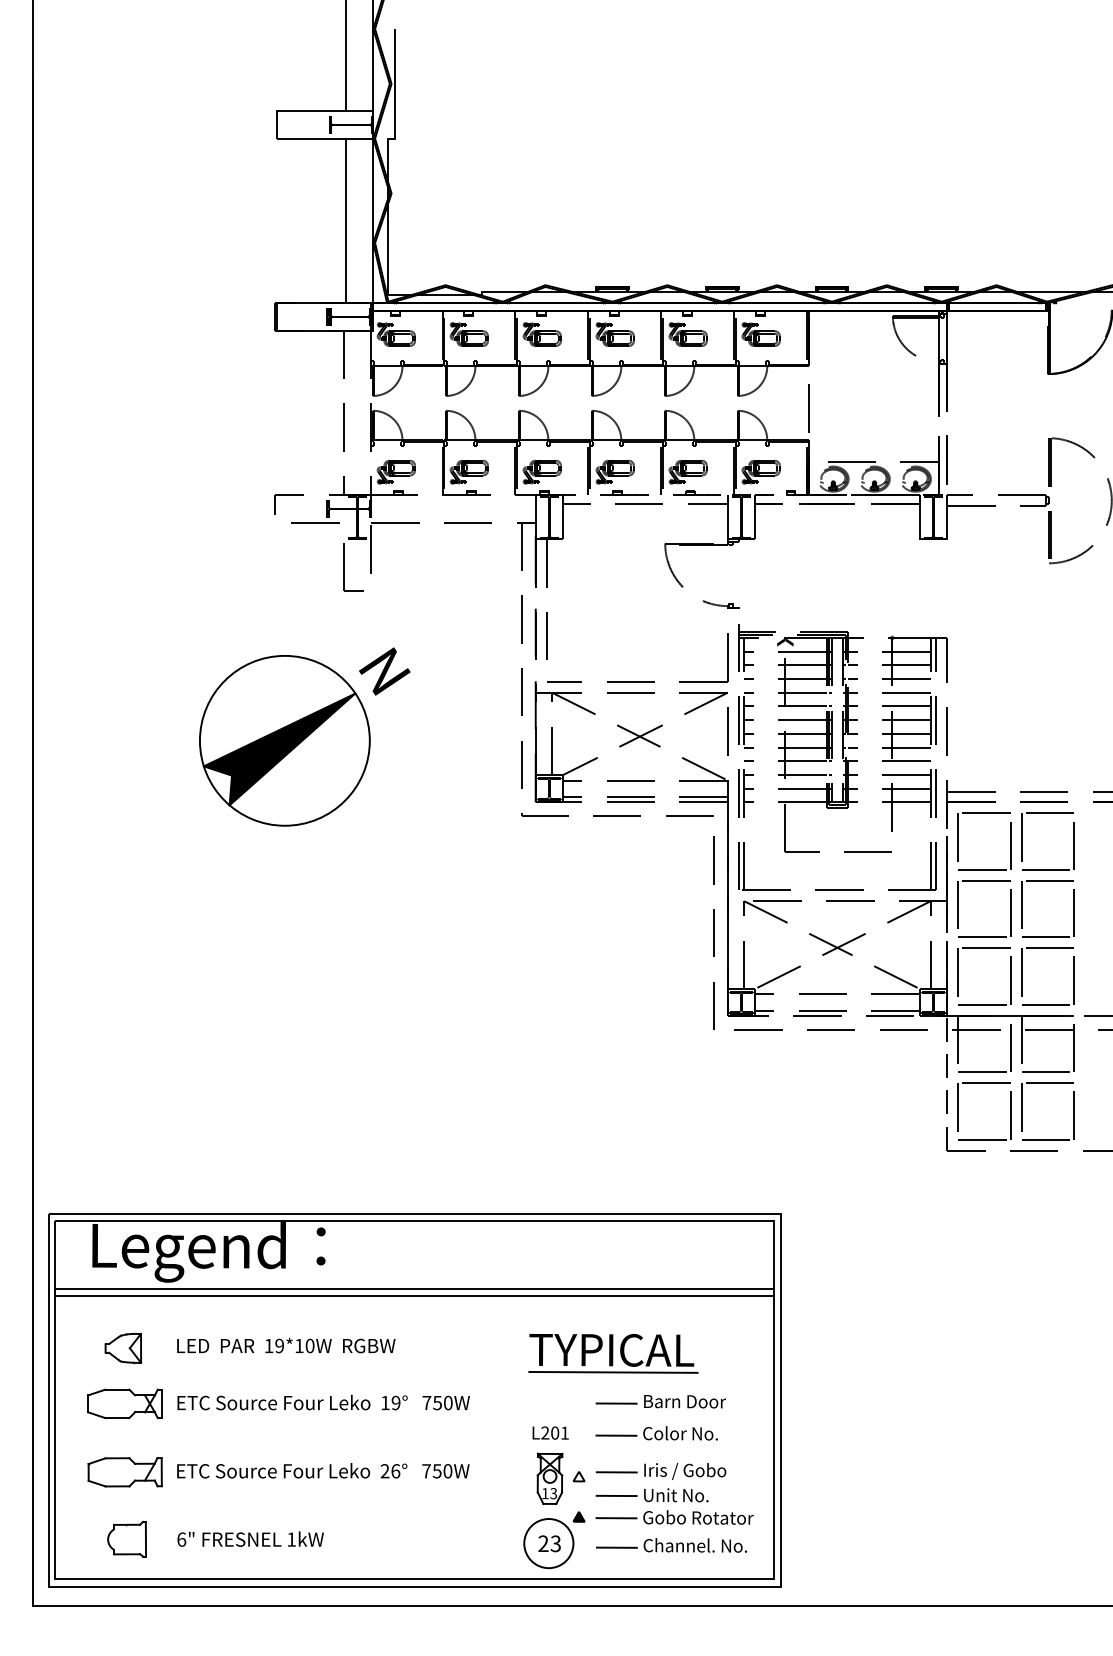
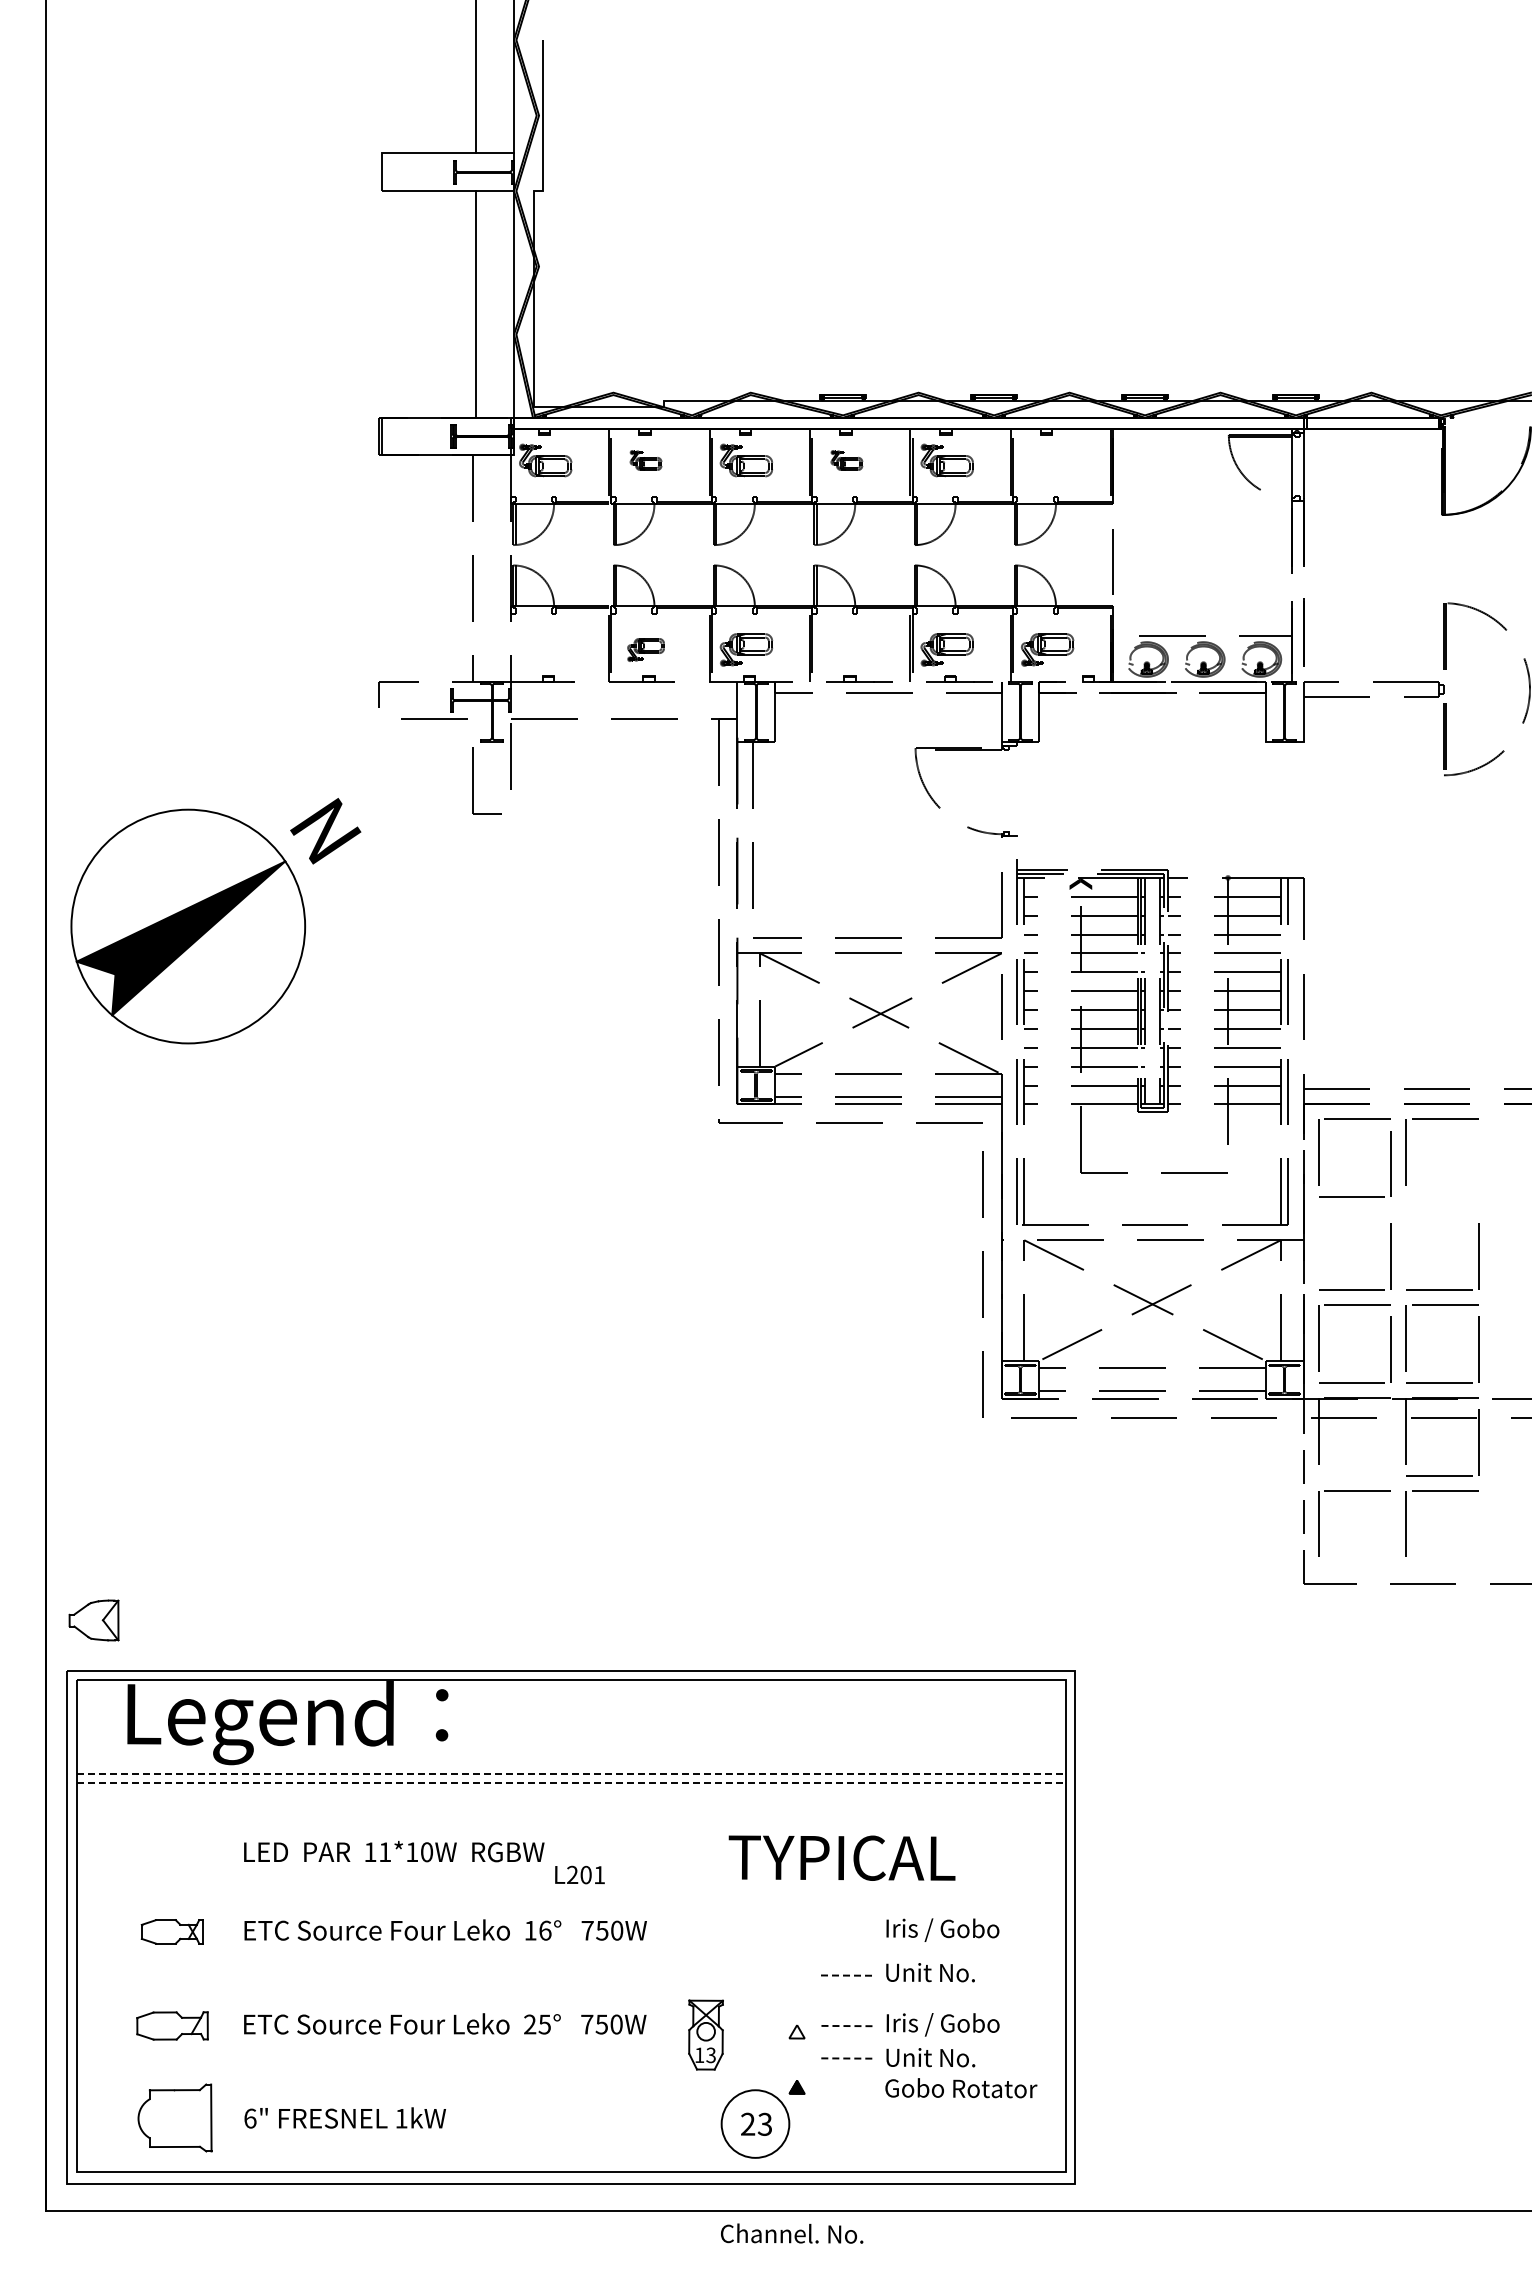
part: (468, 334) -> (645, 460), size x0.6
part: (615, 334) -> (846, 460), size x0.6
part: (761, 334) -> (1047, 460), removed
part: (396, 471) -> (545, 649), removed
part: (468, 471) -> (645, 649), size x0.7
part: (615, 471) -> (846, 649), removed
part: (304, 737) -> (215, 921), moved
part: (1048, 869) -> (1442, 1196), removed
part: (984, 881) -> (1354, 1212), removed
part: (1047, 881) -> (1441, 1212), removed
part: (984, 1072) -> (1355, 1475), removed
part: (984, 1139) -> (1355, 1568), removed
part: (1048, 1139) -> (1442, 1568), removed
line: (415, 1288) -> (571, 1773), solid -> dashed
line: (415, 1296) -> (571, 1783), solid -> dashed
text: (279, 1346) -> (385, 1852), 19*10W -> 11*10W
part: (122, 1348) -> (93, 1620), moved
line: (613, 1372) -> (844, 1888), removed
text: (396, 1402) -> (545, 1930), 19° -> 16°
text: (685, 1402) -> (943, 1929), Barn Door -> Iris / Gobo
part: (124, 1403) -> (171, 1931), size x0.6
line: (616, 1403) -> (848, 1931), removed
text: (550, 1432) -> (579, 1874), moved
text: (680, 1433) -> (936, 1972), Color No. -> Unit No.
line: (616, 1435) -> (848, 1975), solid -> dashed
part: (125, 1471) -> (172, 2025), size x0.7
text: (395, 1471) -> (544, 2024), 26° -> 25°
line: (617, 1472) -> (849, 2026), solid -> dashed
part: (549, 1478) -> (705, 2034), moved
line: (617, 1495) -> (849, 2058), solid -> dashed
line: (616, 1518) -> (848, 2089), removed
part: (127, 1539) -> (175, 2118), size x1.4
text: (695, 1545) -> (792, 2233), moved
line: (616, 1547) -> (848, 2129), removed

